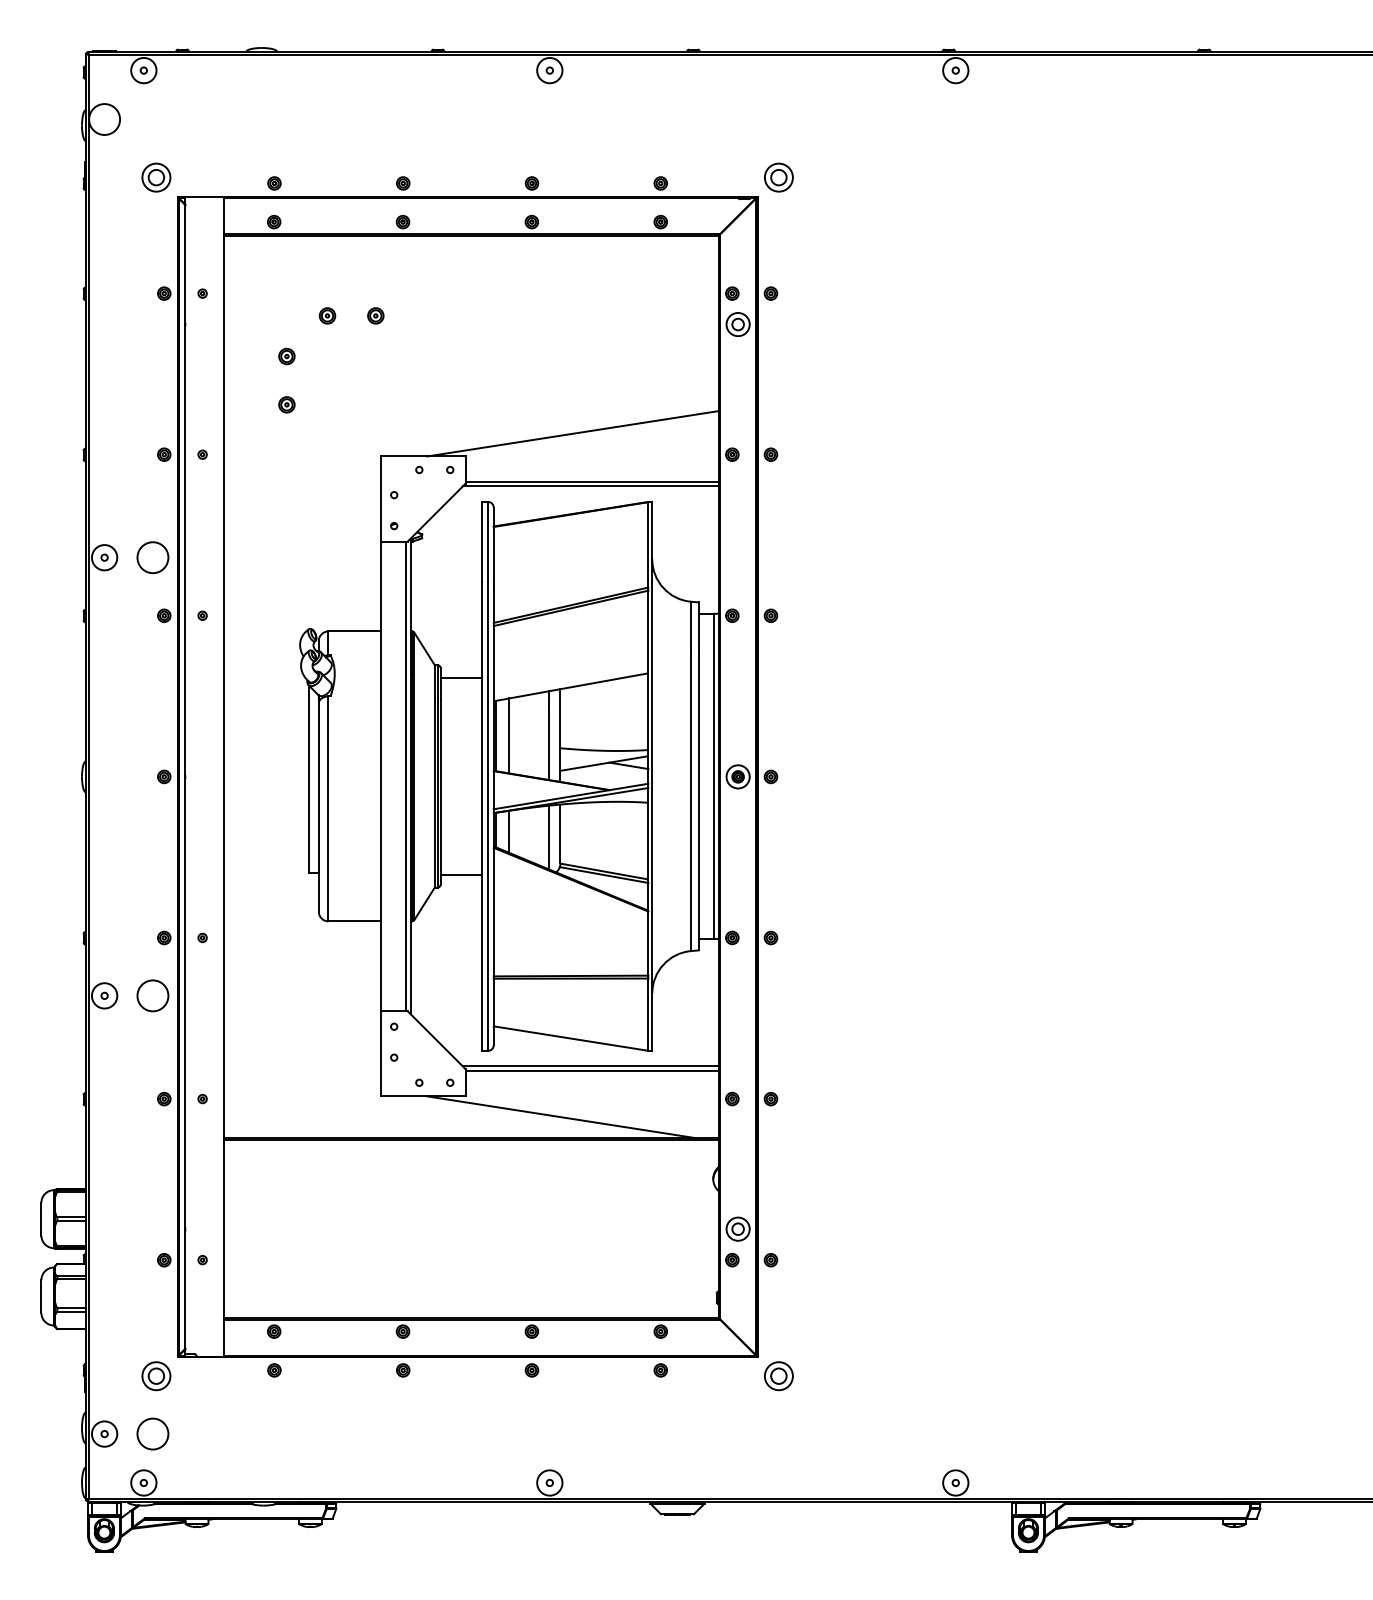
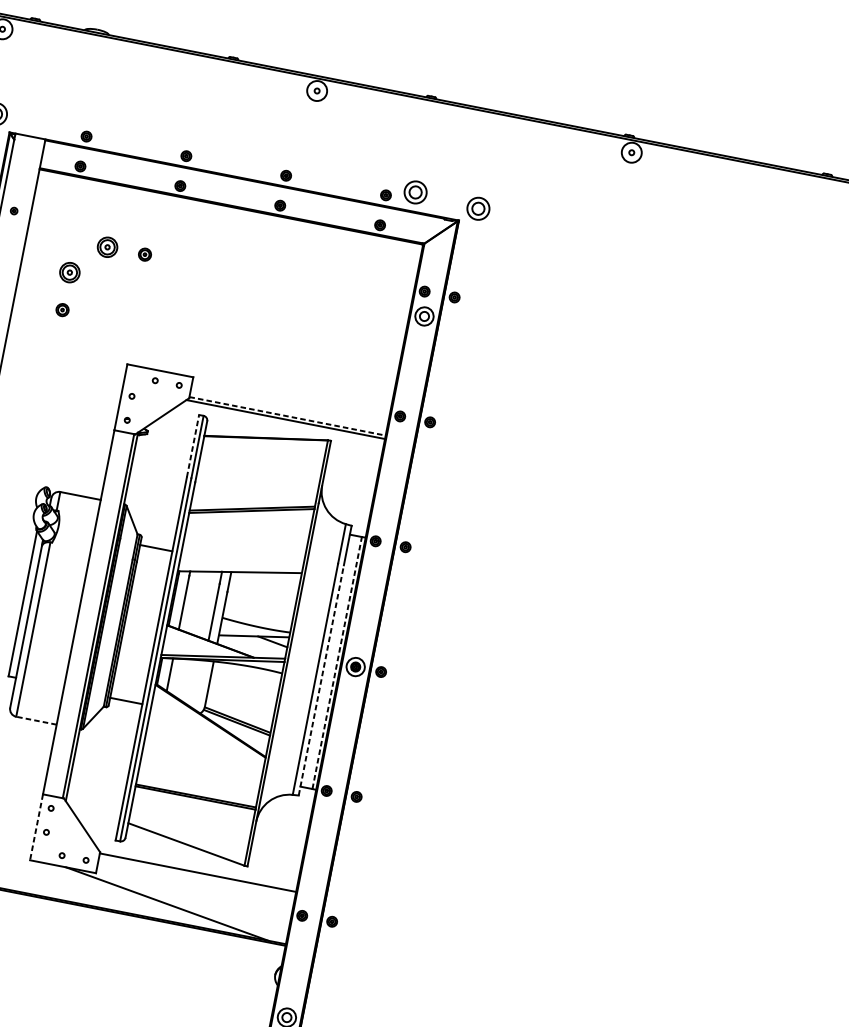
part: (696, 172) -> (415, 192), added
part: (327, 315) -> (107, 247), size x1.6
part: (286, 356) -> (69, 272), size x1.6
line: (572, 433) -> (279, 375), removed
line: (592, 481) -> (287, 415), solid -> dashed
line: (482, 541) -> (193, 445), solid -> dashed
line: (714, 776) -> (337, 663), solid -> dashed
line: (698, 801) -> (321, 680), solid -> dashed
line: (548, 837) -> (199, 685), removed
line: (354, 921) -> (36, 720), solid -> dashed
line: (380, 1053) -> (36, 827), solid -> dashed
line: (590, 1066) -> (197, 869), removed

